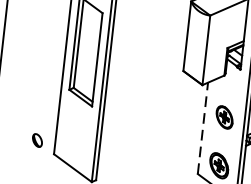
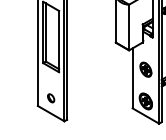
line: (202, 128) -> (132, 78), dashed -> solid
part: (37, 140) -> (51, 98), moved

